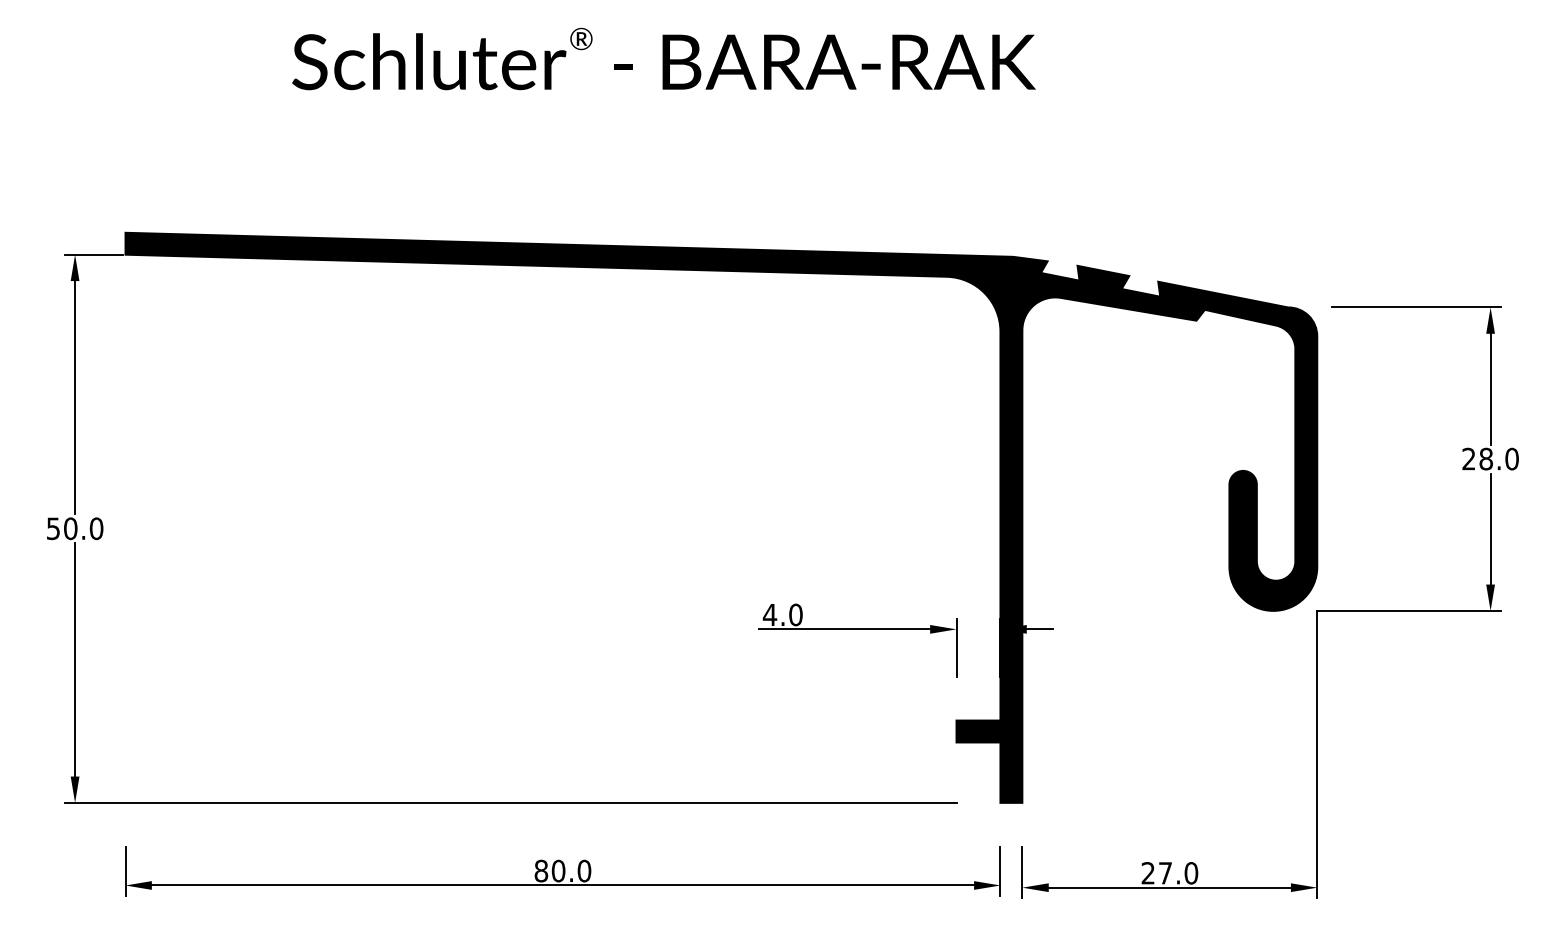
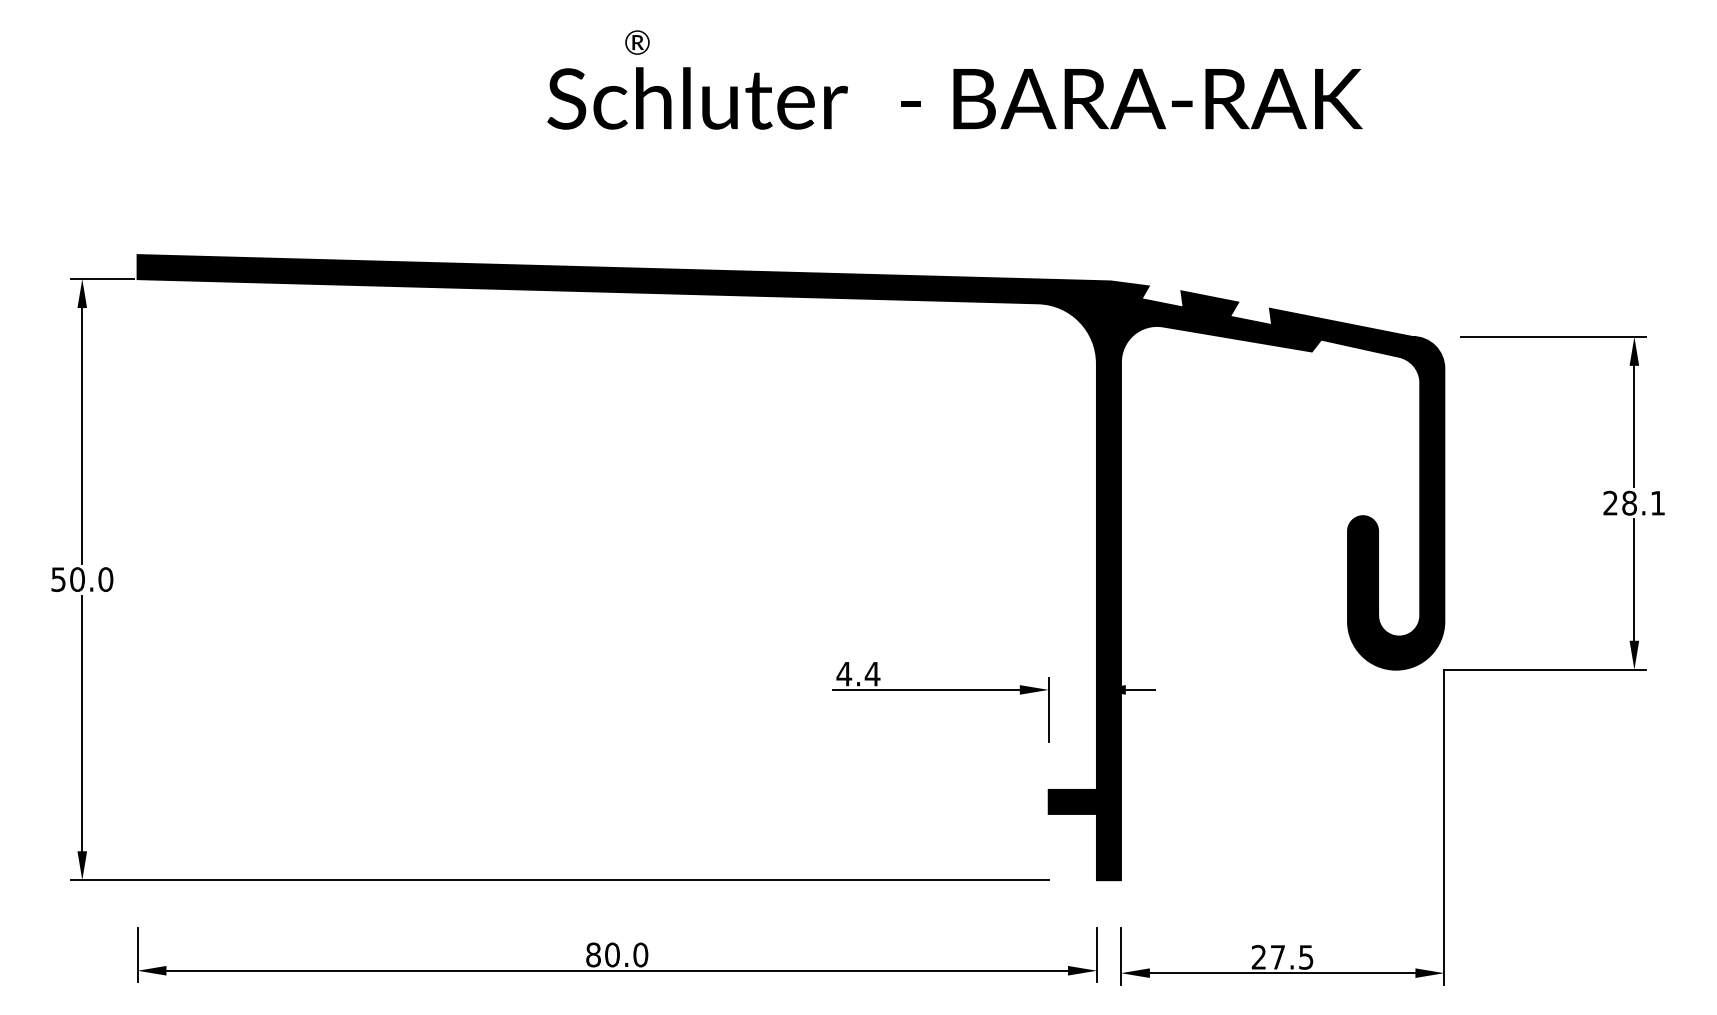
text: (663, 61) -> (954, 98), moved
text: (1511, 458) -> (1657, 502), 28.0 -> 28.1
text: (795, 614) -> (872, 673), 4.0 -> 4.4
text: (1190, 873) -> (1305, 957), 27.0 -> 27.5

